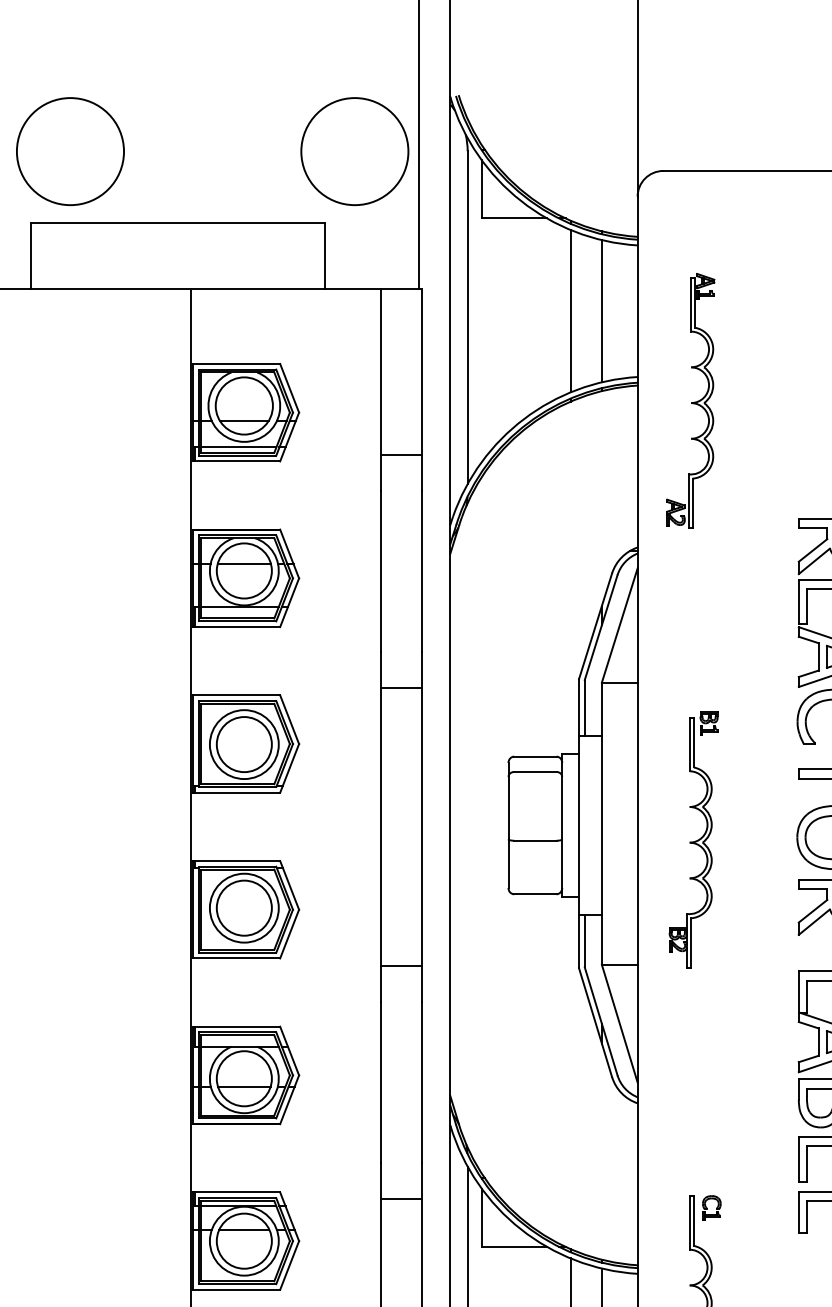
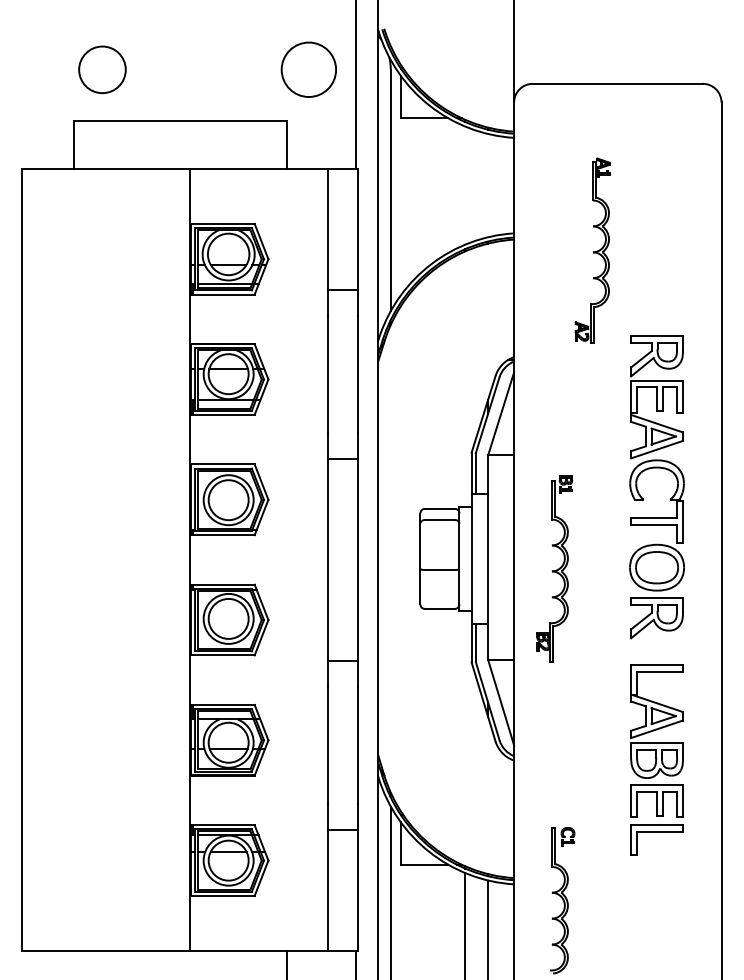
circle: (70, 151) -> (102, 69), size x0.6
circle: (354, 151) -> (308, 69), size x0.7
line: (570, 311) -> (465, 185), removed
line: (602, 311) -> (488, 185), removed
part: (690, 400) -> (592, 250), moved

